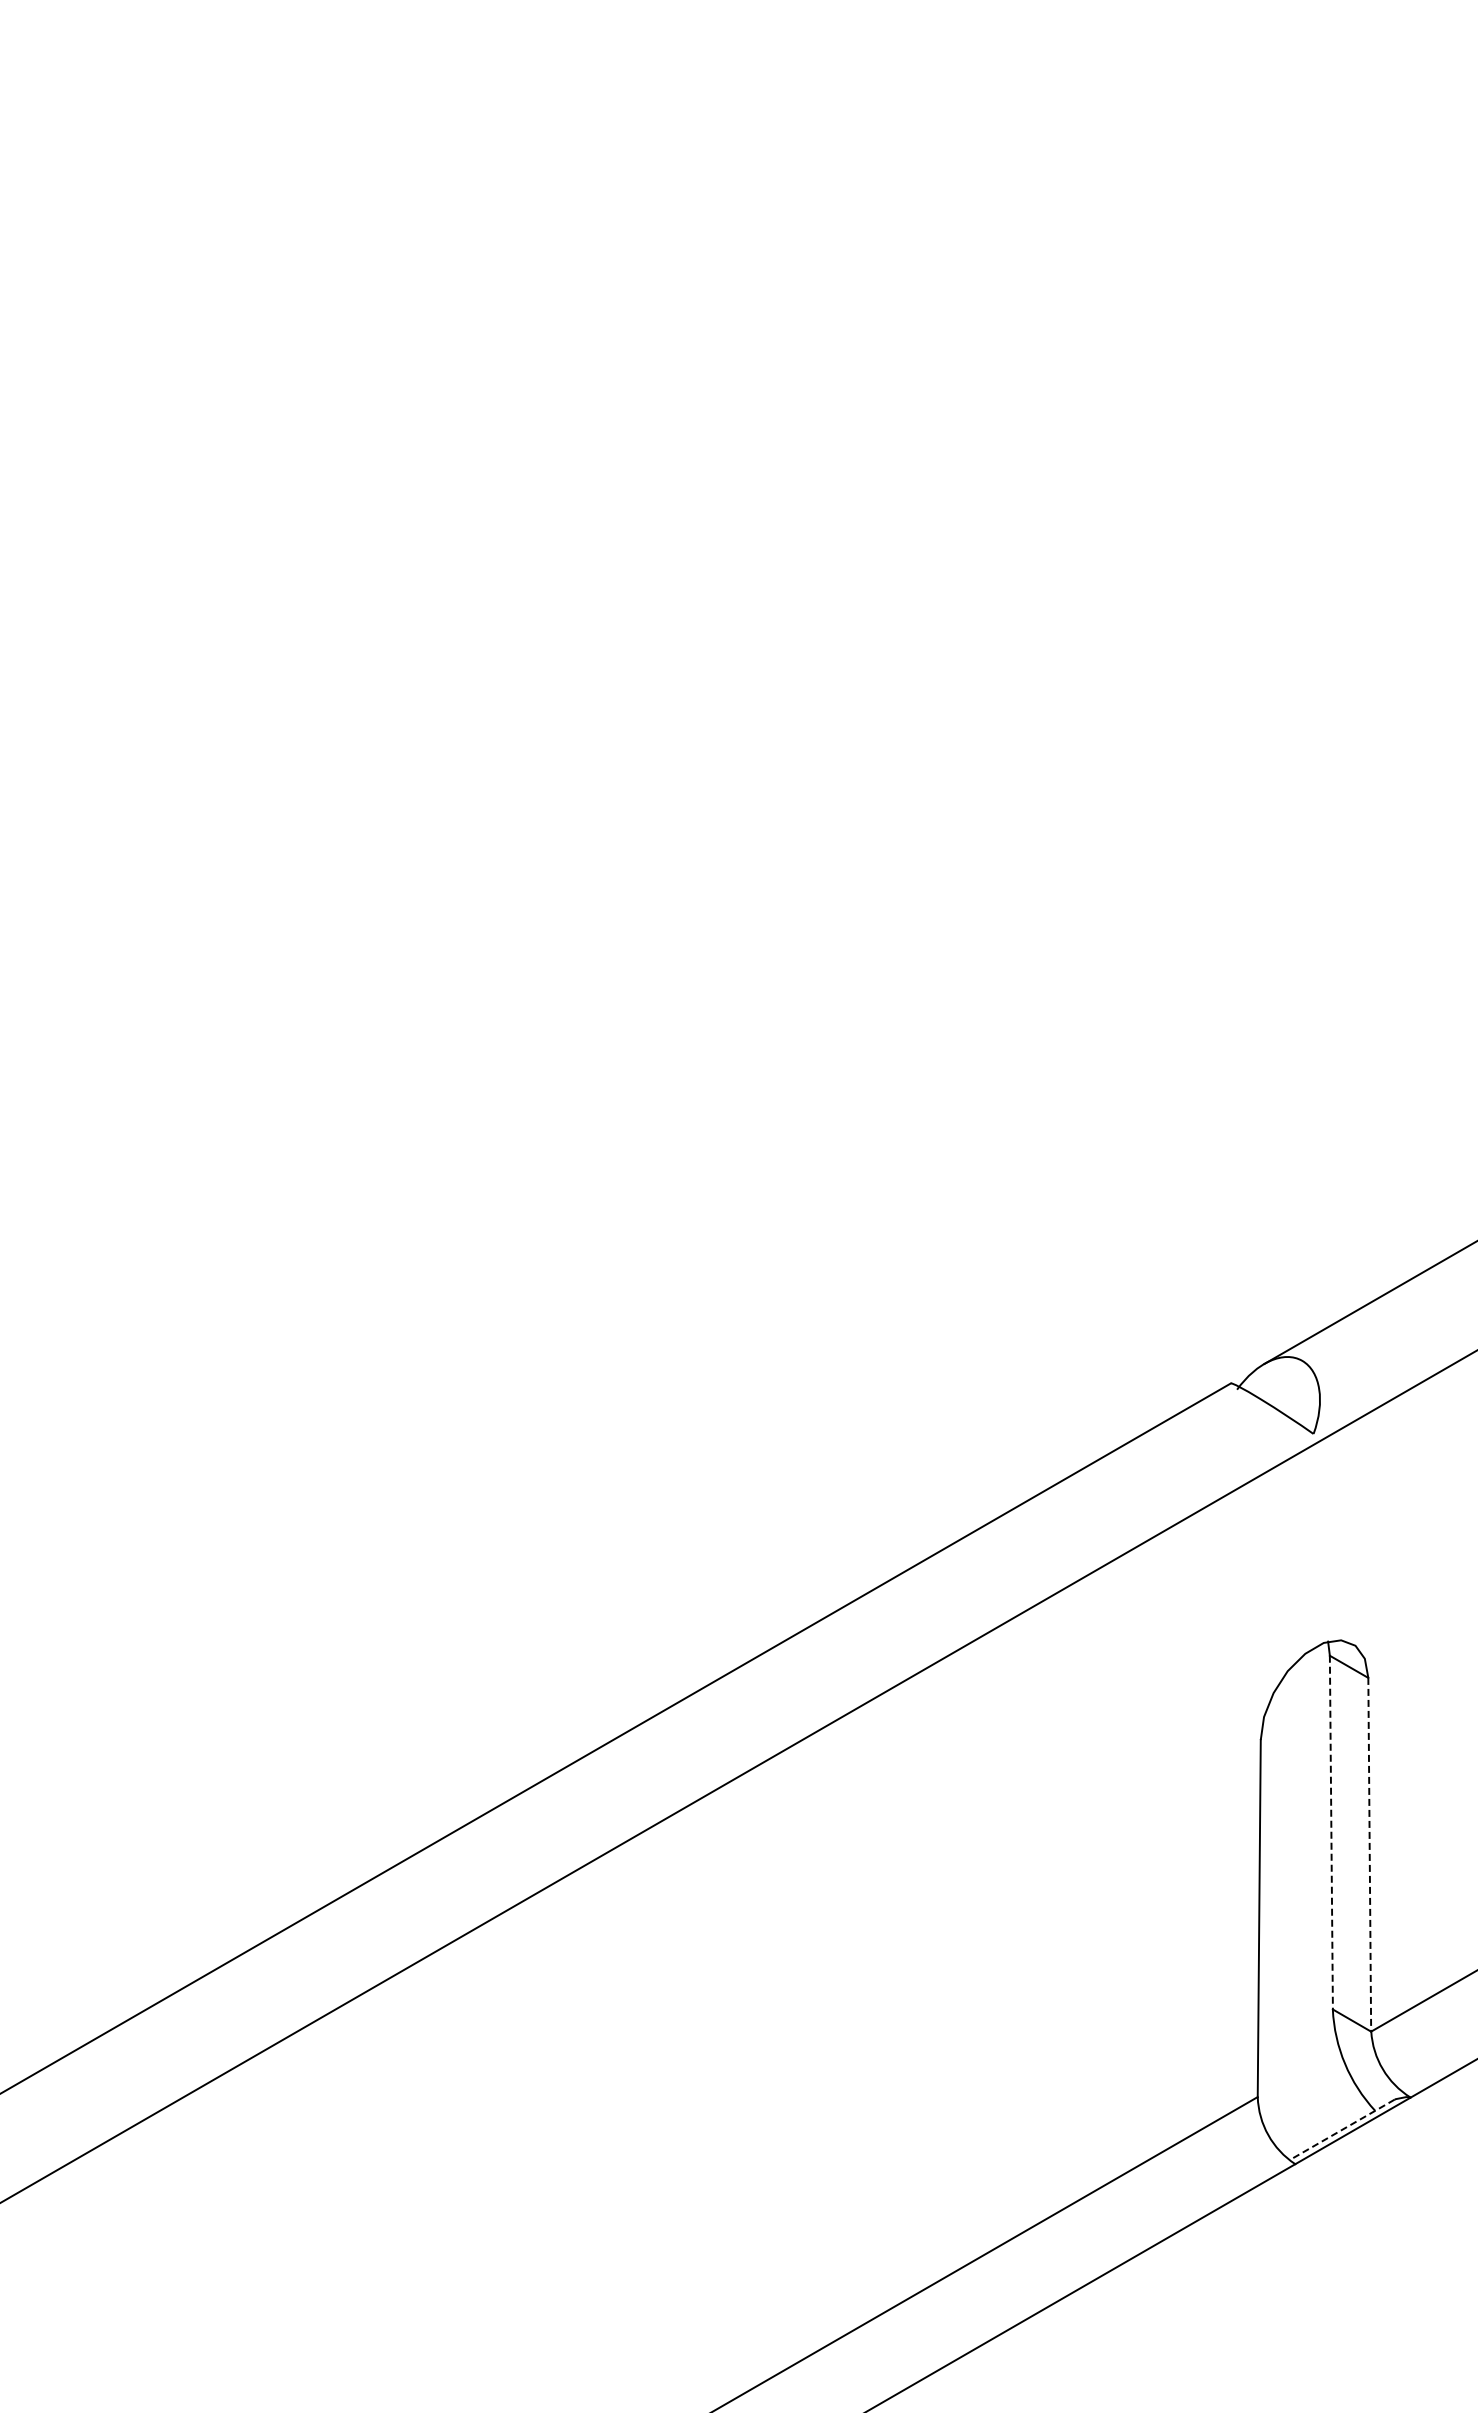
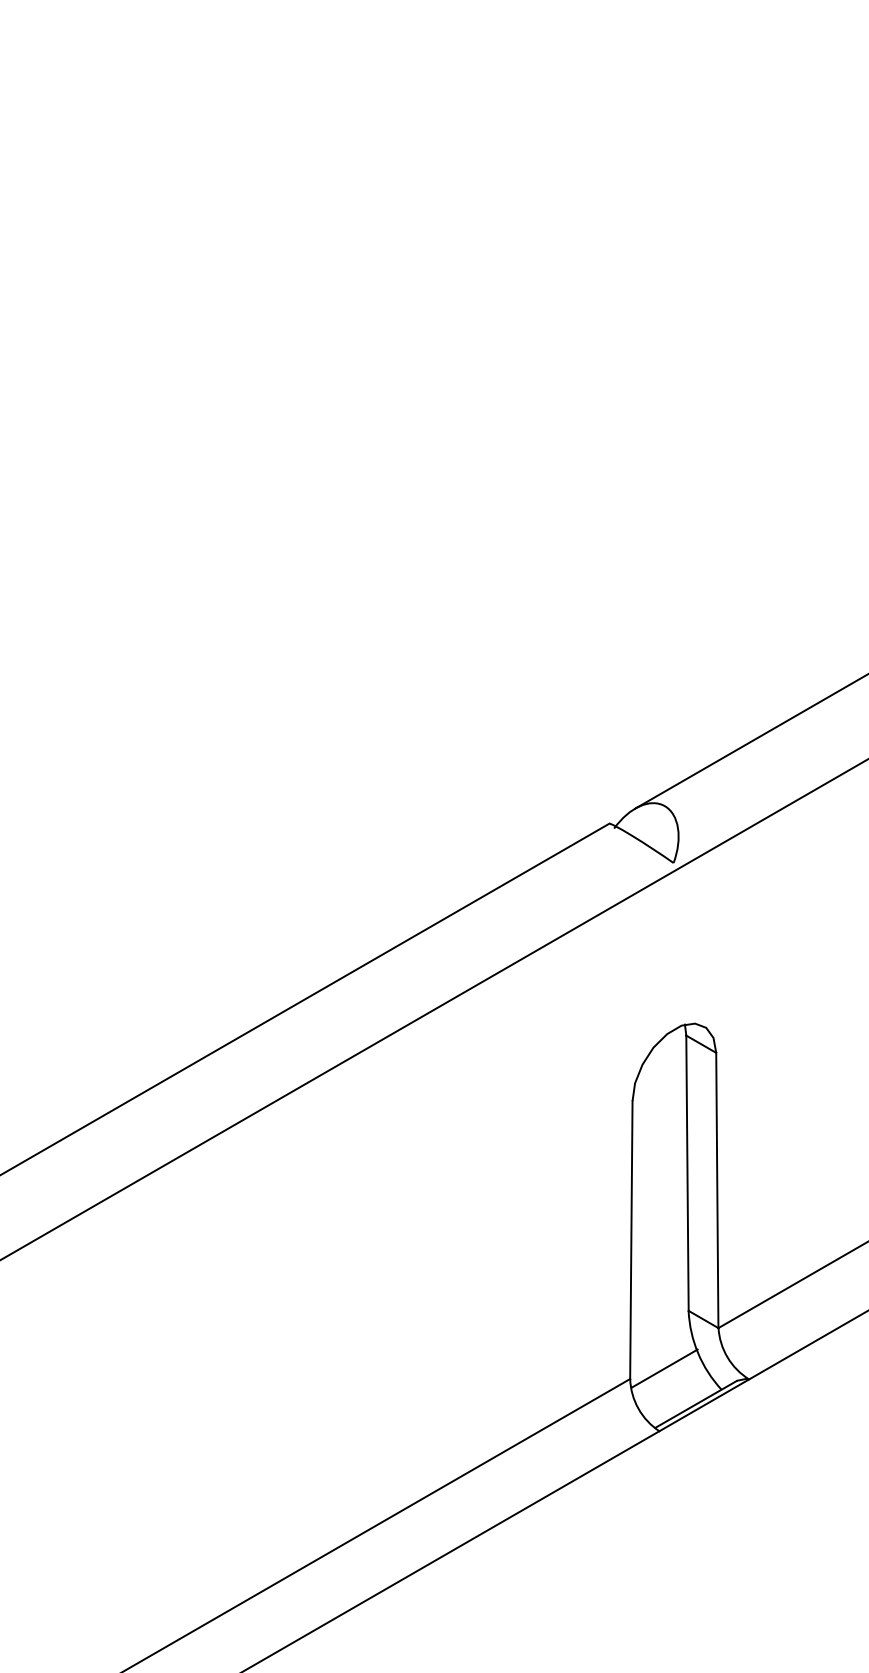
line: (1331, 1832) -> (687, 1173), dashed -> solid
line: (1369, 1854) -> (717, 1190), dashed -> solid
line: (1301, 2083) -> (664, 1368), added
line: (1341, 2130) -> (695, 1405), dashed -> solid

